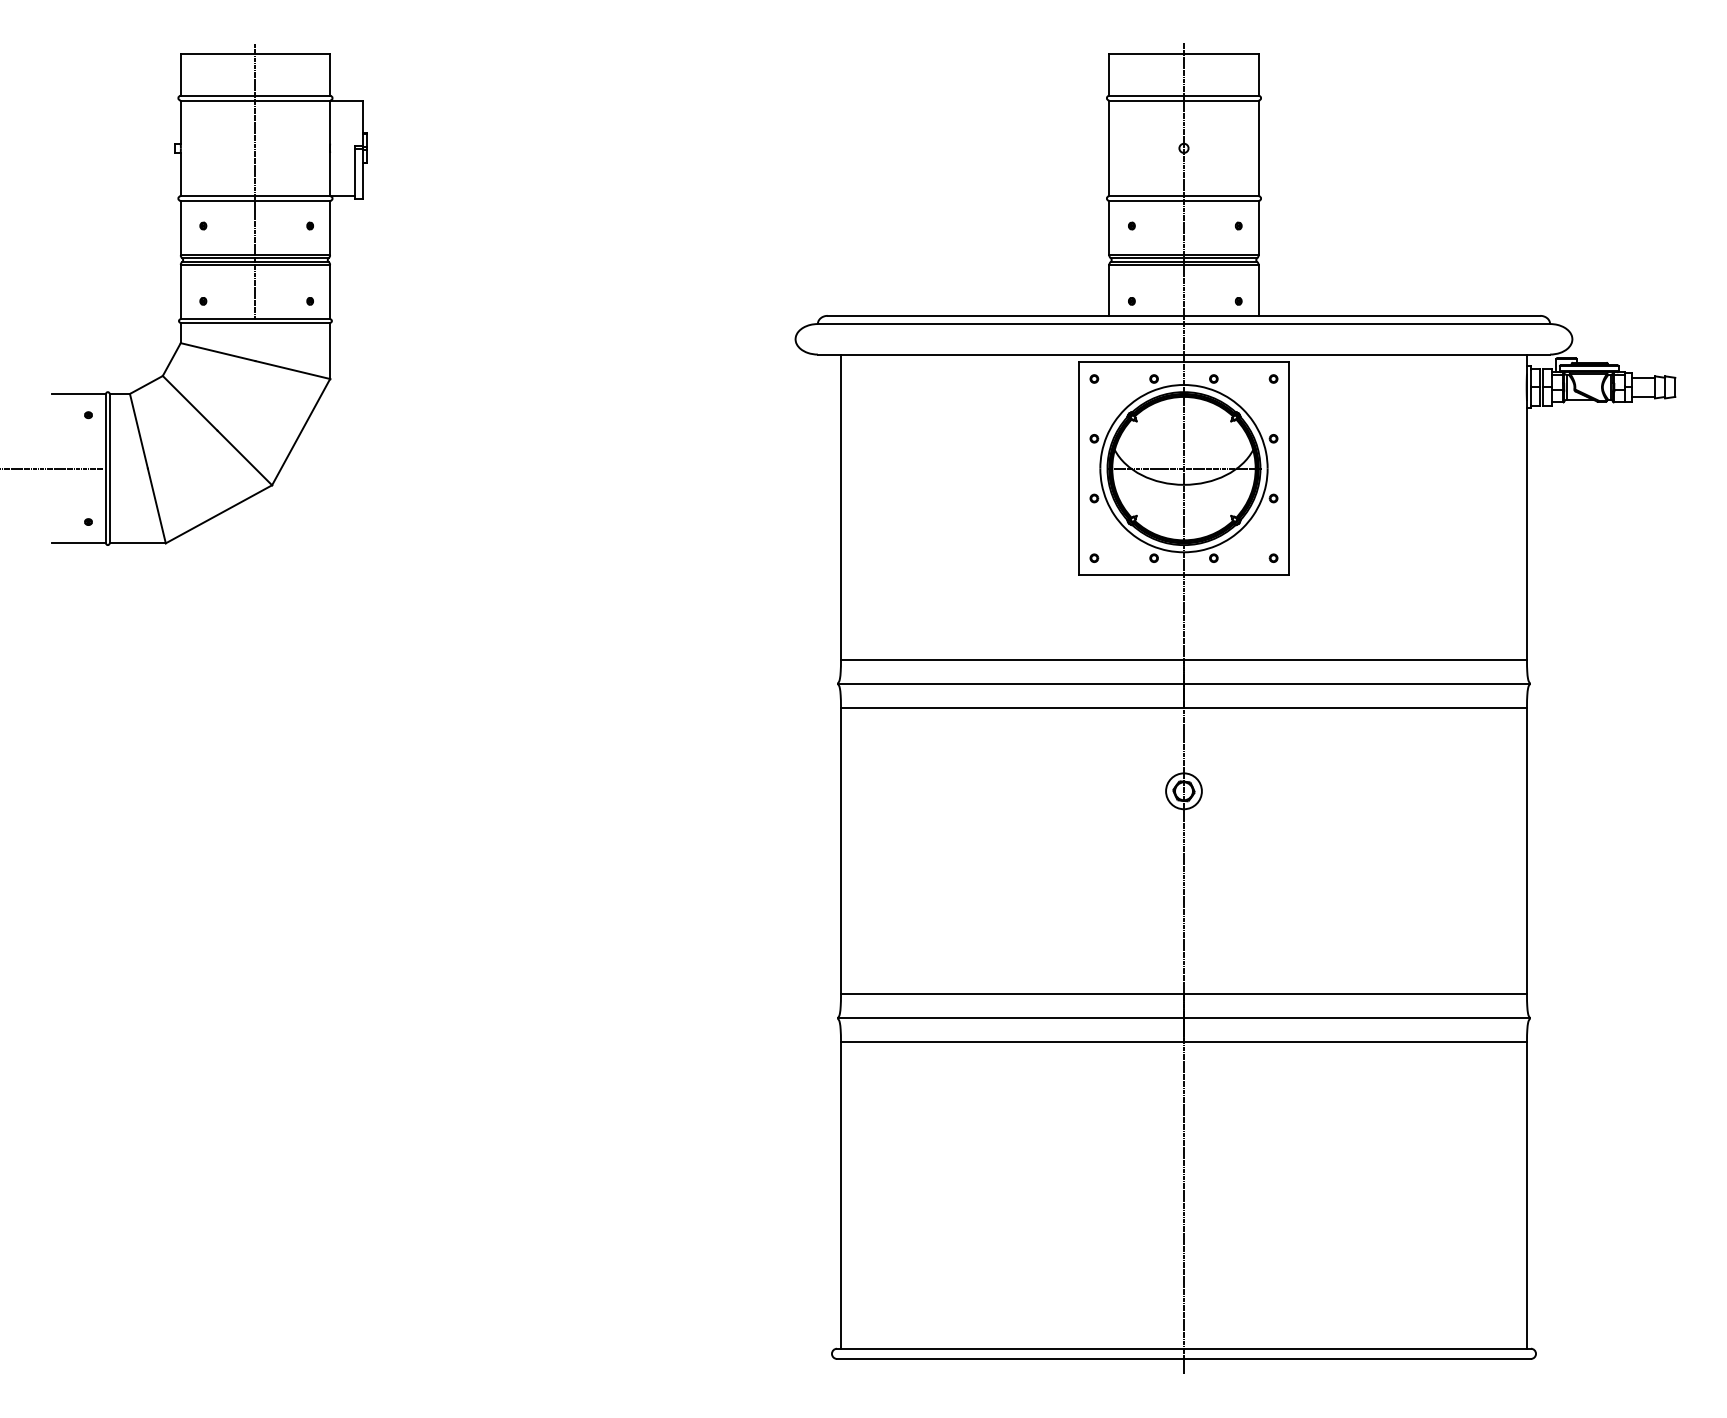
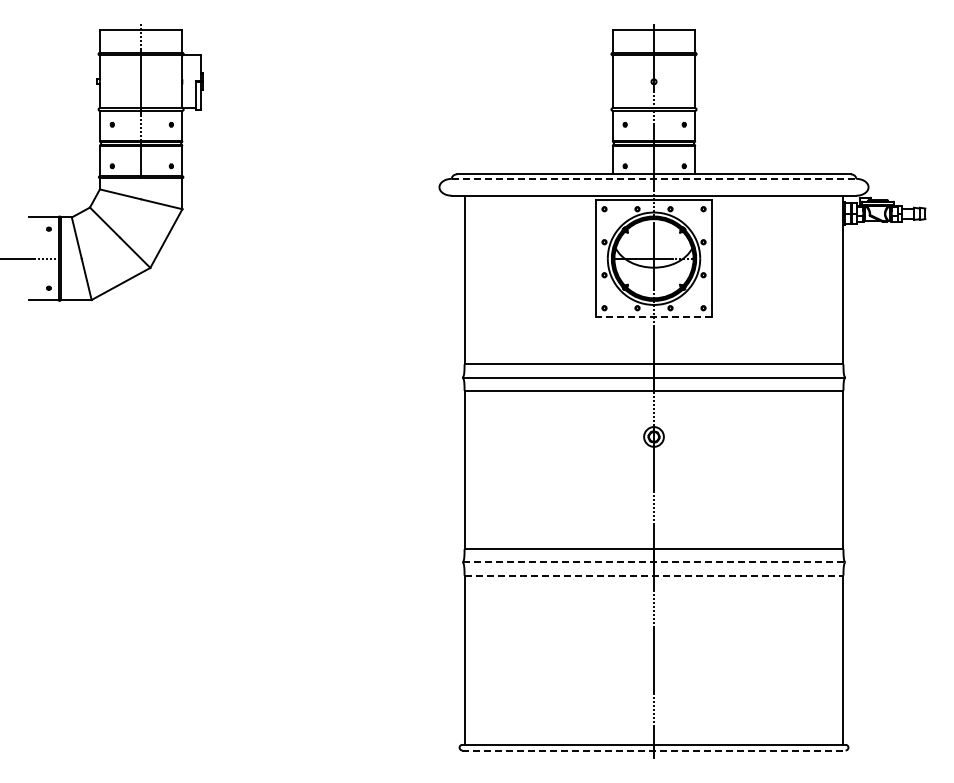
line: (1184, 323) -> (654, 178), solid -> dashed
line: (1184, 575) -> (654, 317), solid -> dashed
line: (1184, 1018) -> (654, 562), solid -> dashed
line: (1184, 1042) -> (654, 575), solid -> dashed
line: (1184, 1358) -> (654, 750), solid -> dashed

